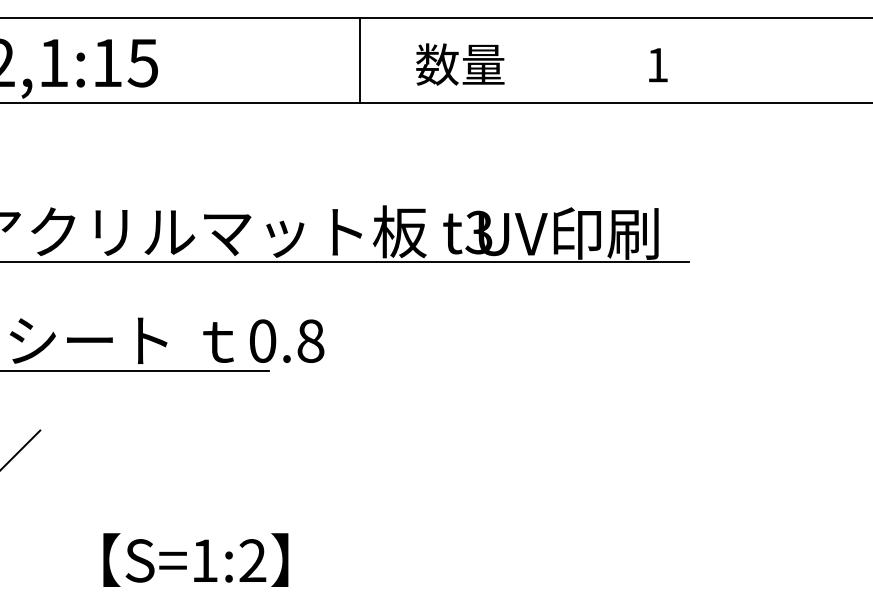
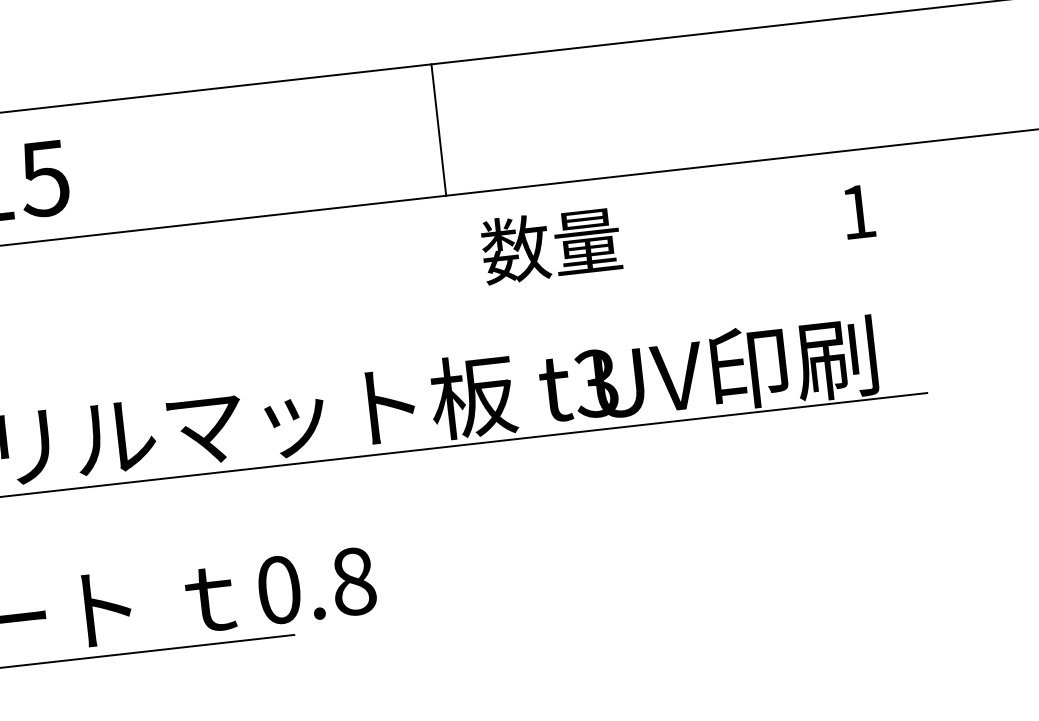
line: (360, 60) -> (439, 130), moved
text: (541, 64) -> (677, 231), moved

